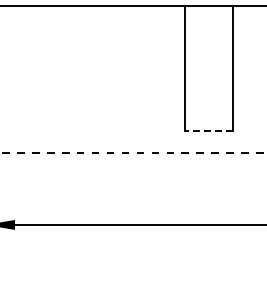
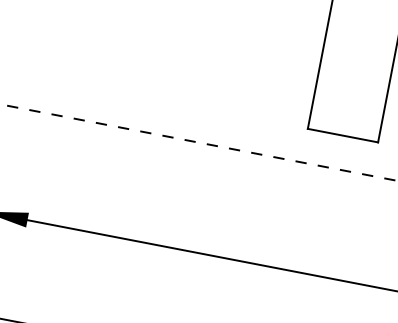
line: (209, 130) -> (343, 135), dashed -> solid

